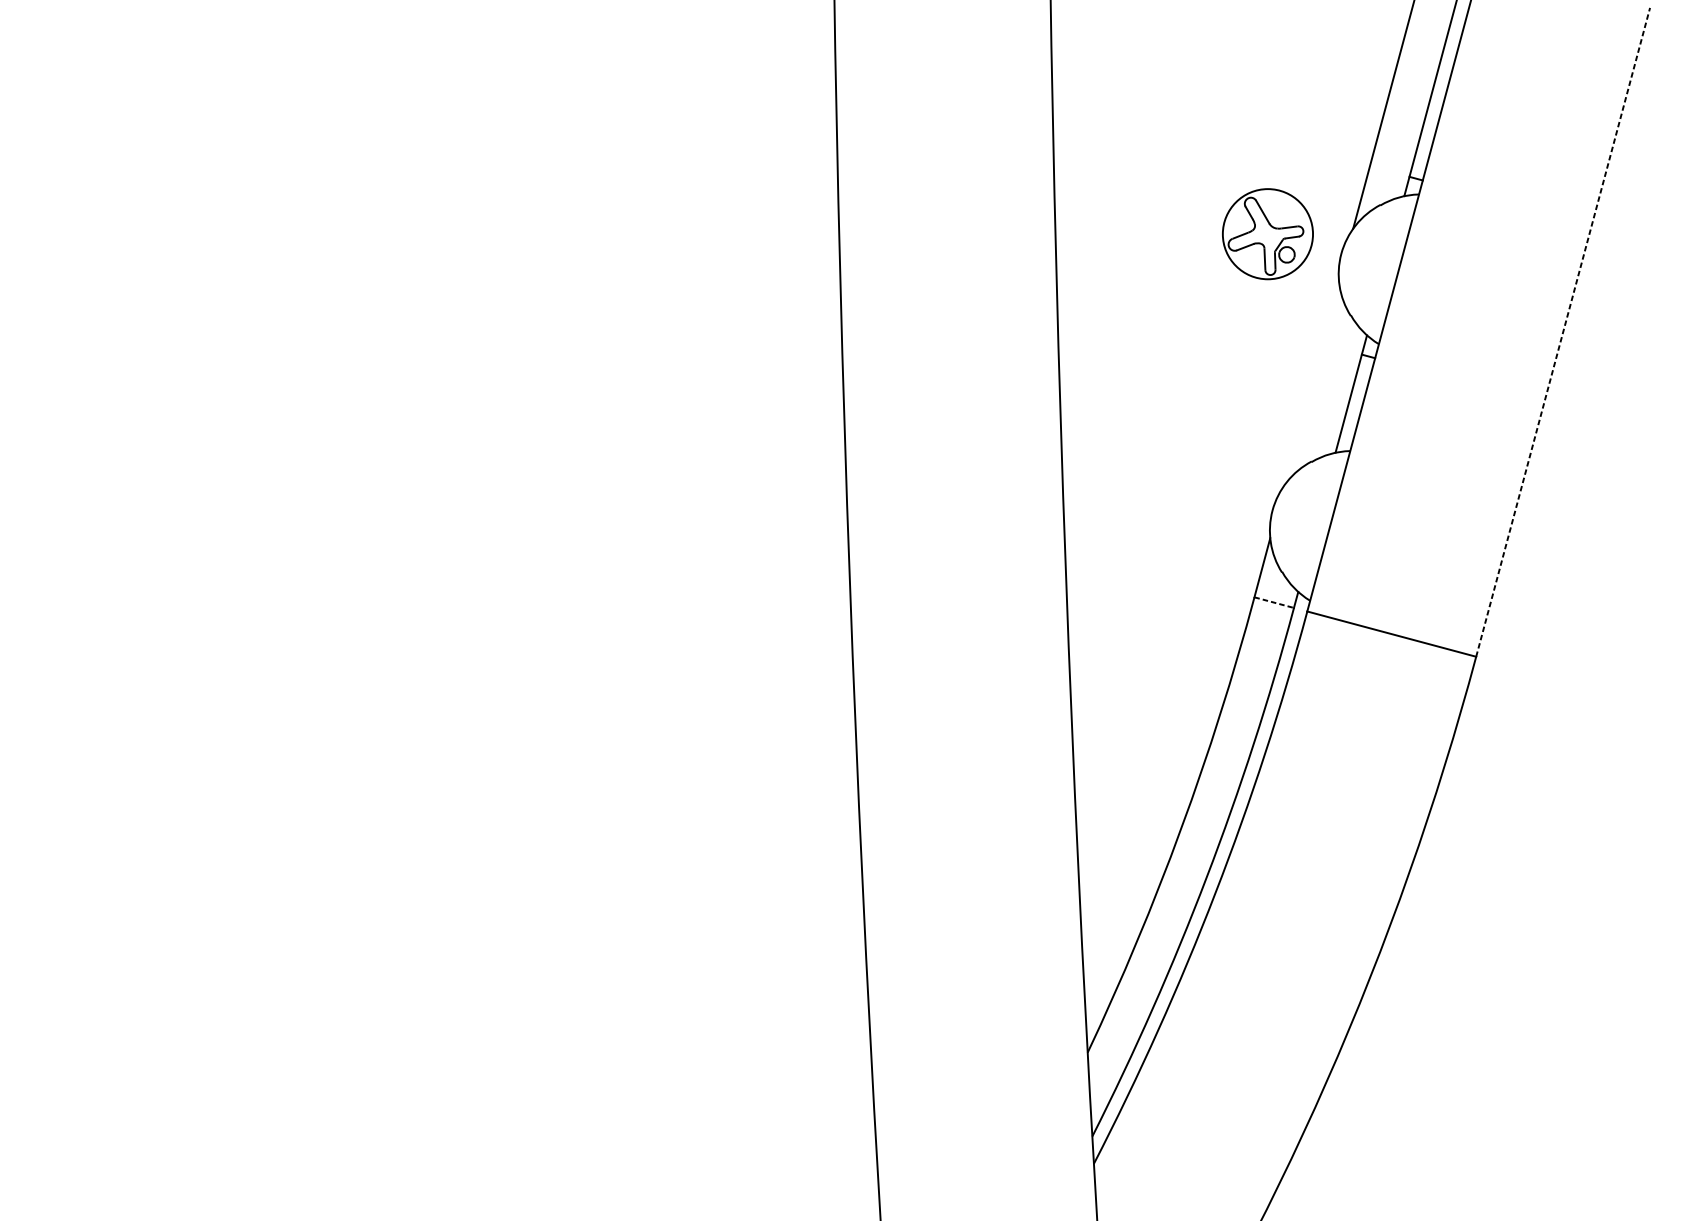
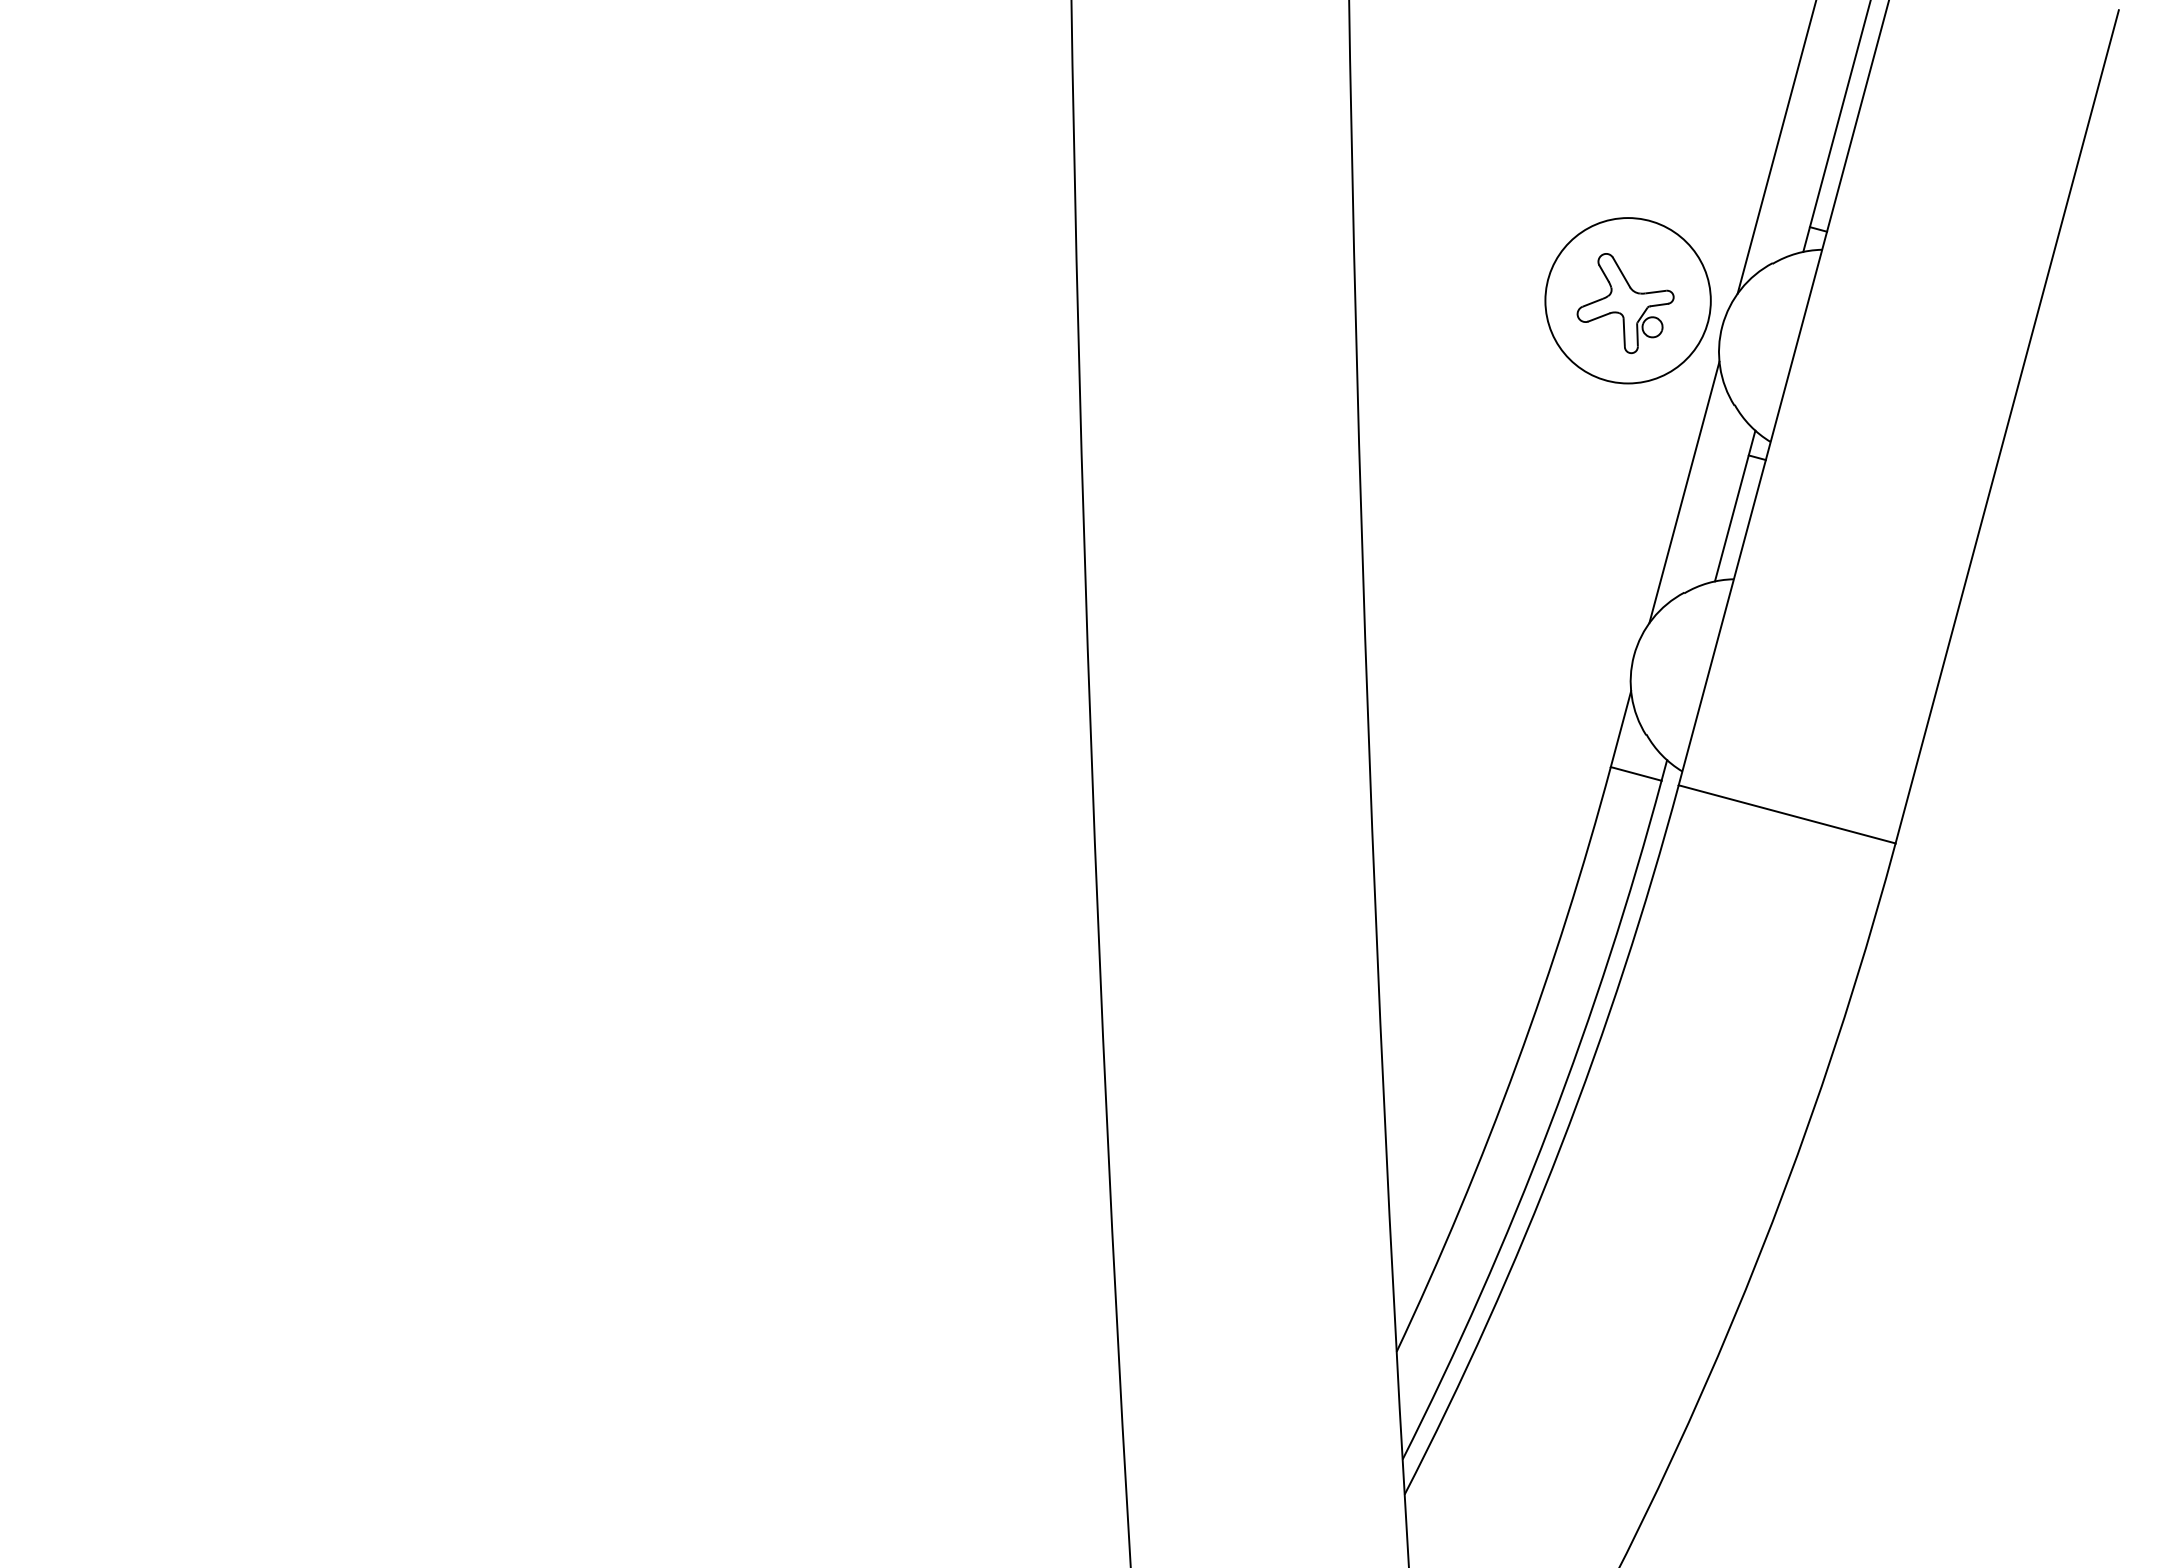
circle: (1267, 233) -> (1627, 300), size x1.43
line: (1563, 332) -> (2007, 426), dashed -> solid
line: (1311, 383) -> (1684, 492), added
line: (1274, 603) -> (1636, 774), dashed -> solid

